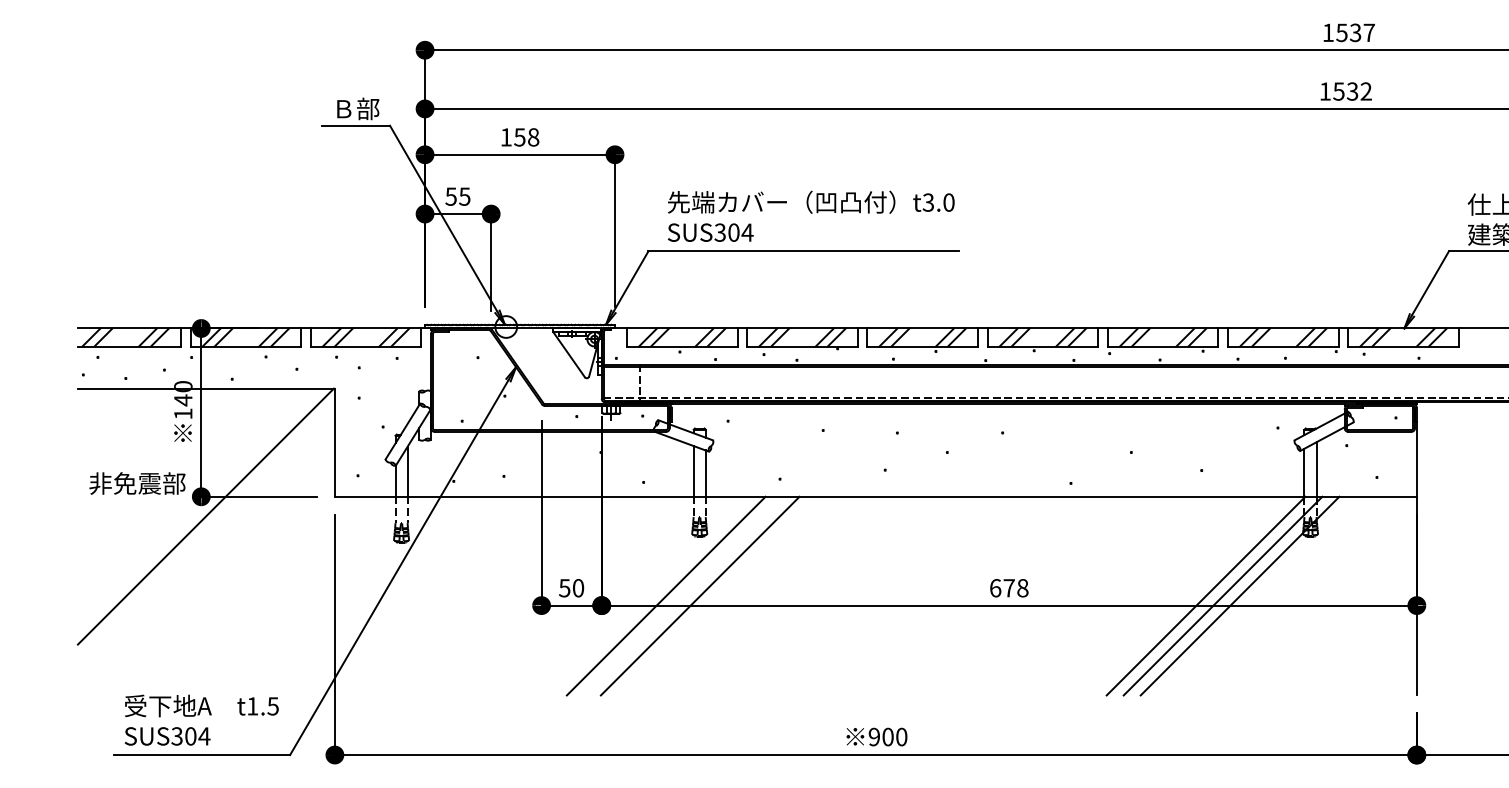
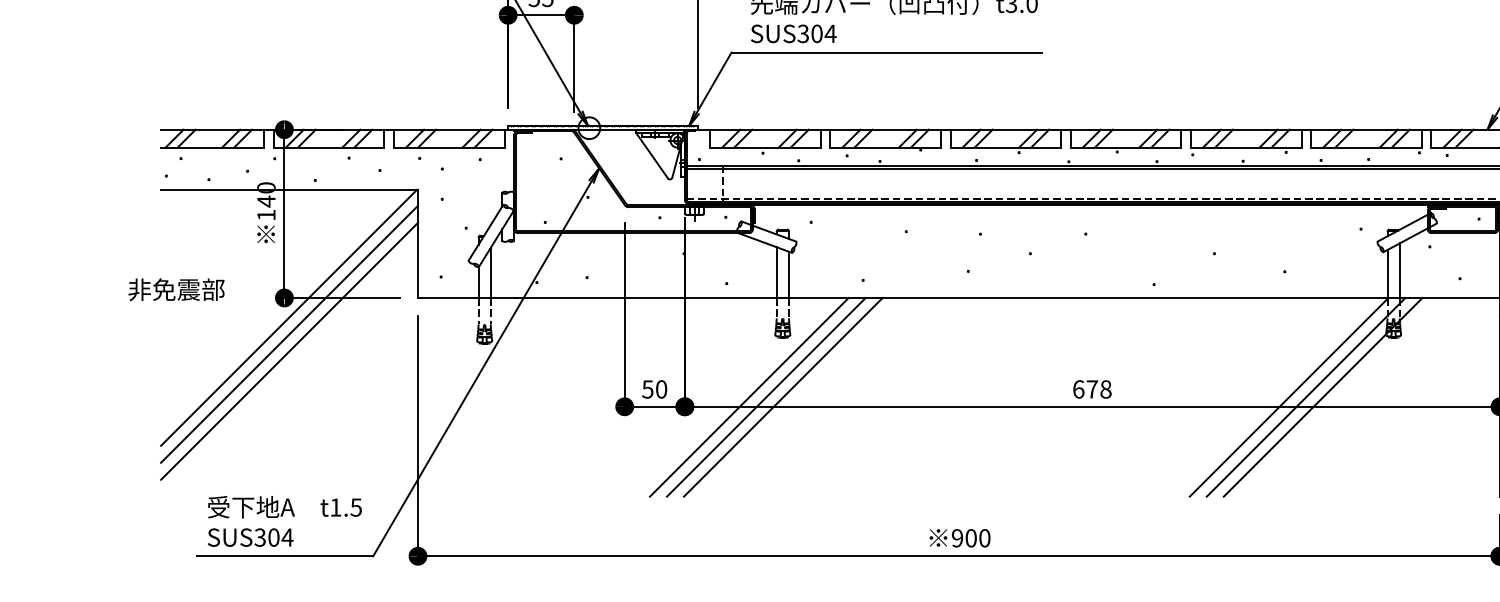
text: (137, 483) -> (176, 289), moved
line: (205, 532) -> (288, 333), added
line: (205, 549) -> (288, 350), added
line: (682, 595) -> (765, 396), added

